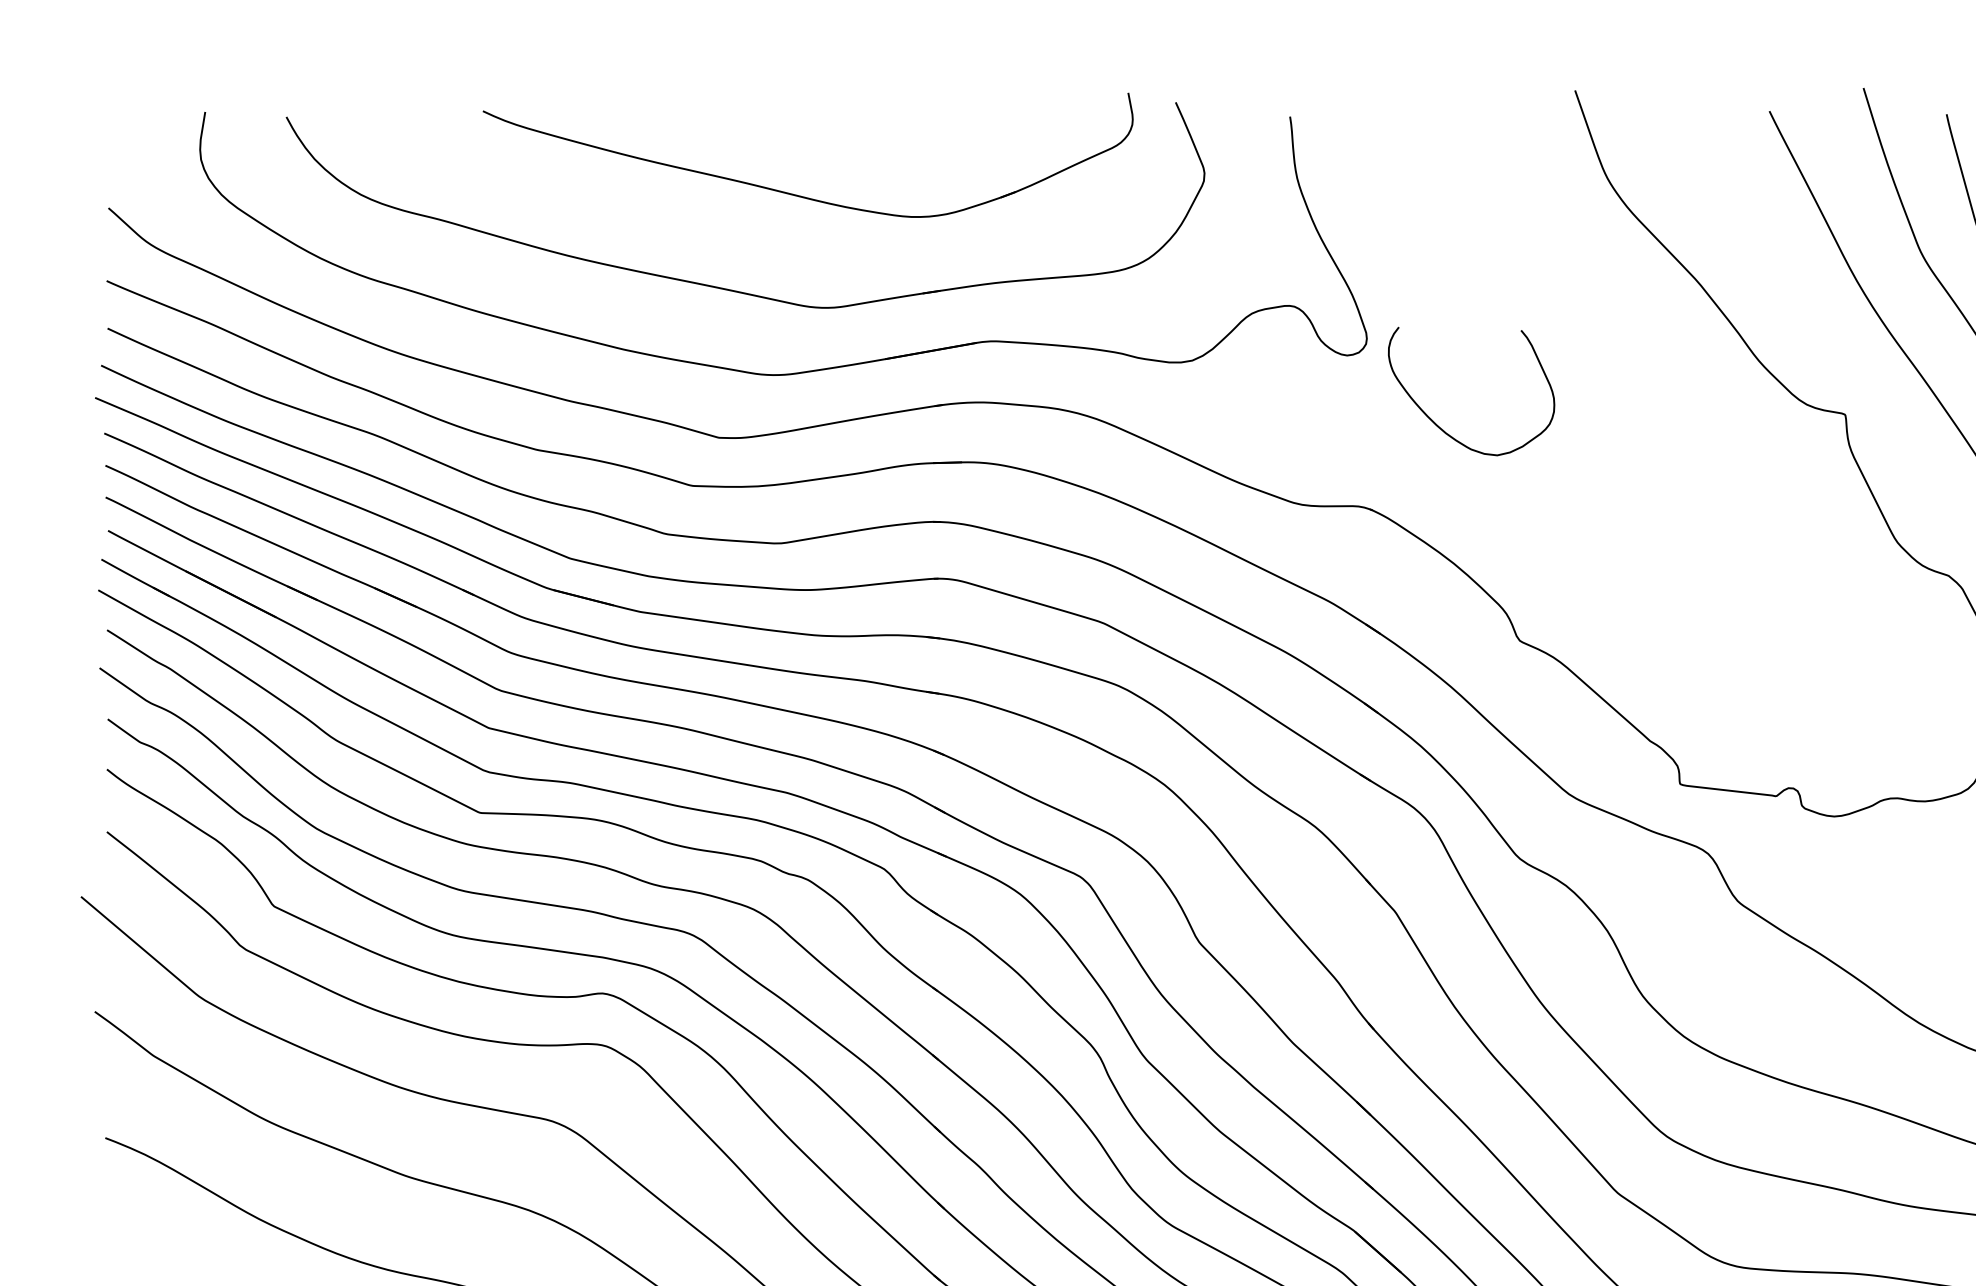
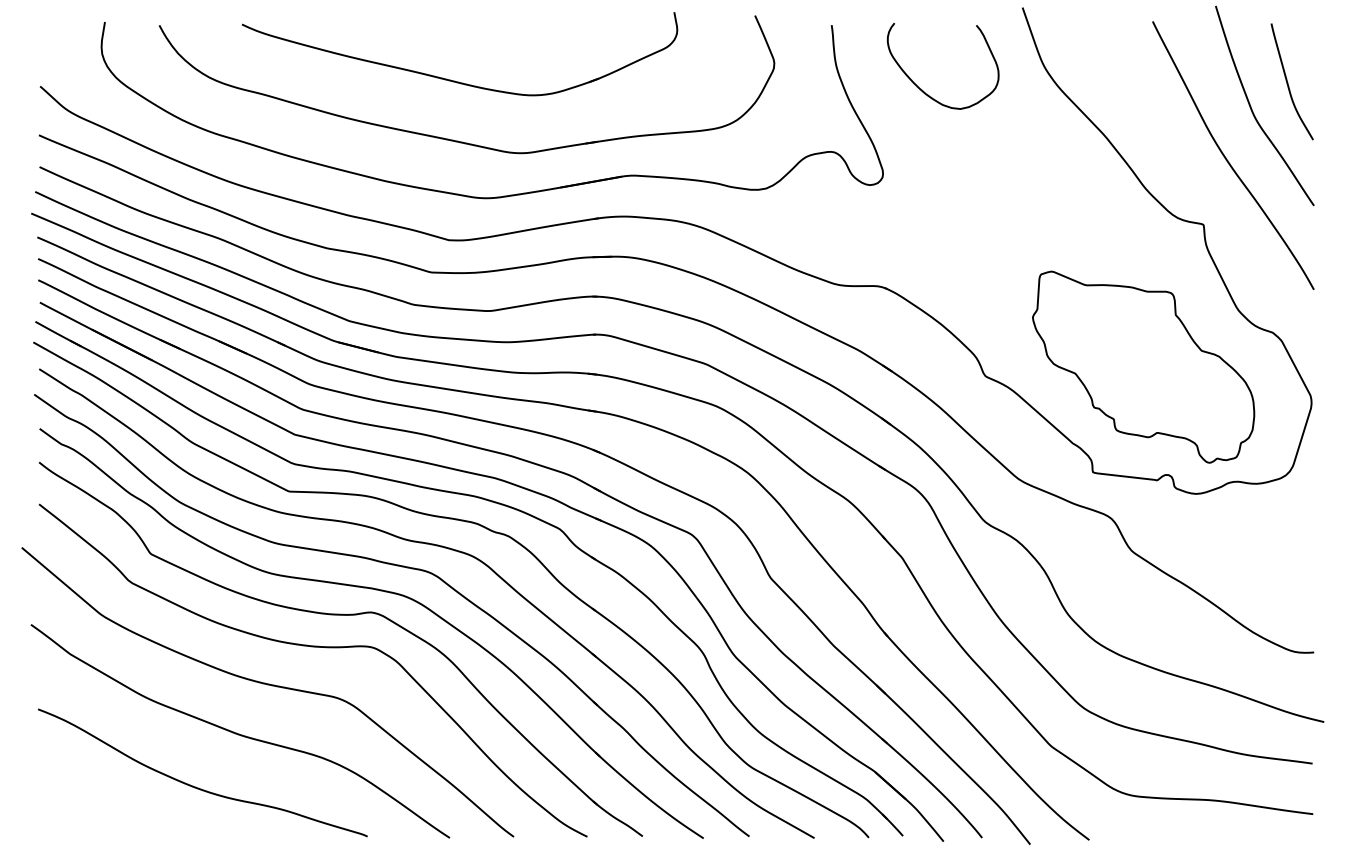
part: (800, 194) -> (454, 80), moved
curve: (1440, 426) -> (922, 89), moved
part: (1755, 626) -> (1143, 366), added

